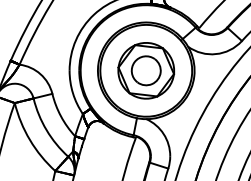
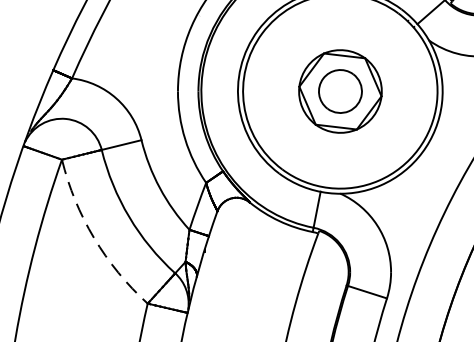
part: (146, 70) -> (340, 90), size x0.7
arc: (30, 140) -> (95, 238), solid -> dashed

